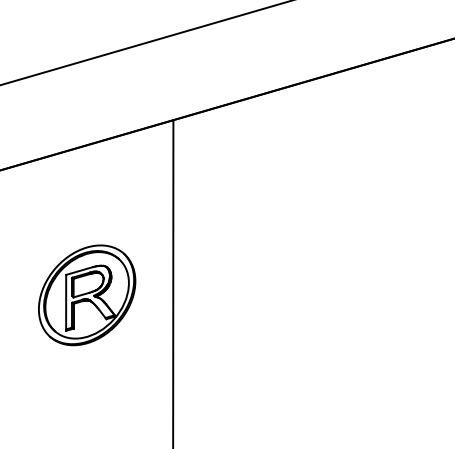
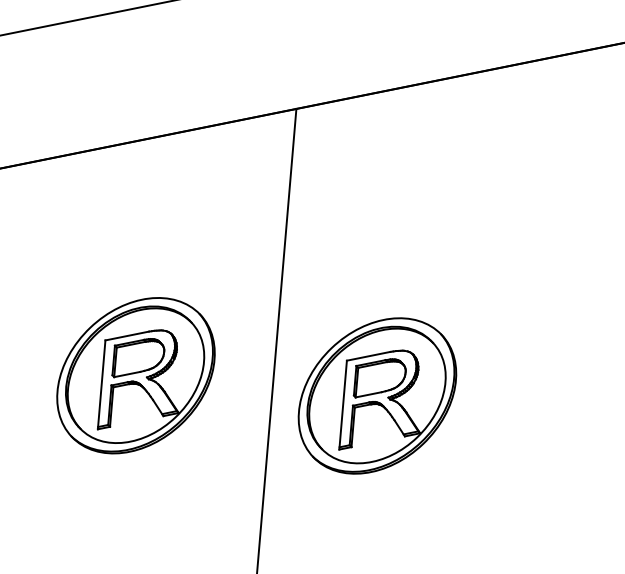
part: (239, 295) -> (378, 396), added

